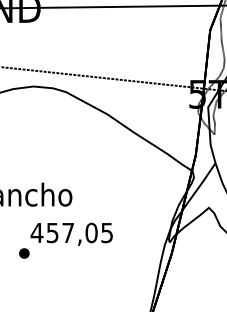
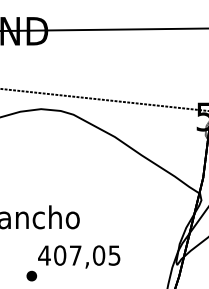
text: (52, 232) -> (59, 255), 457,05 -> 407,05

